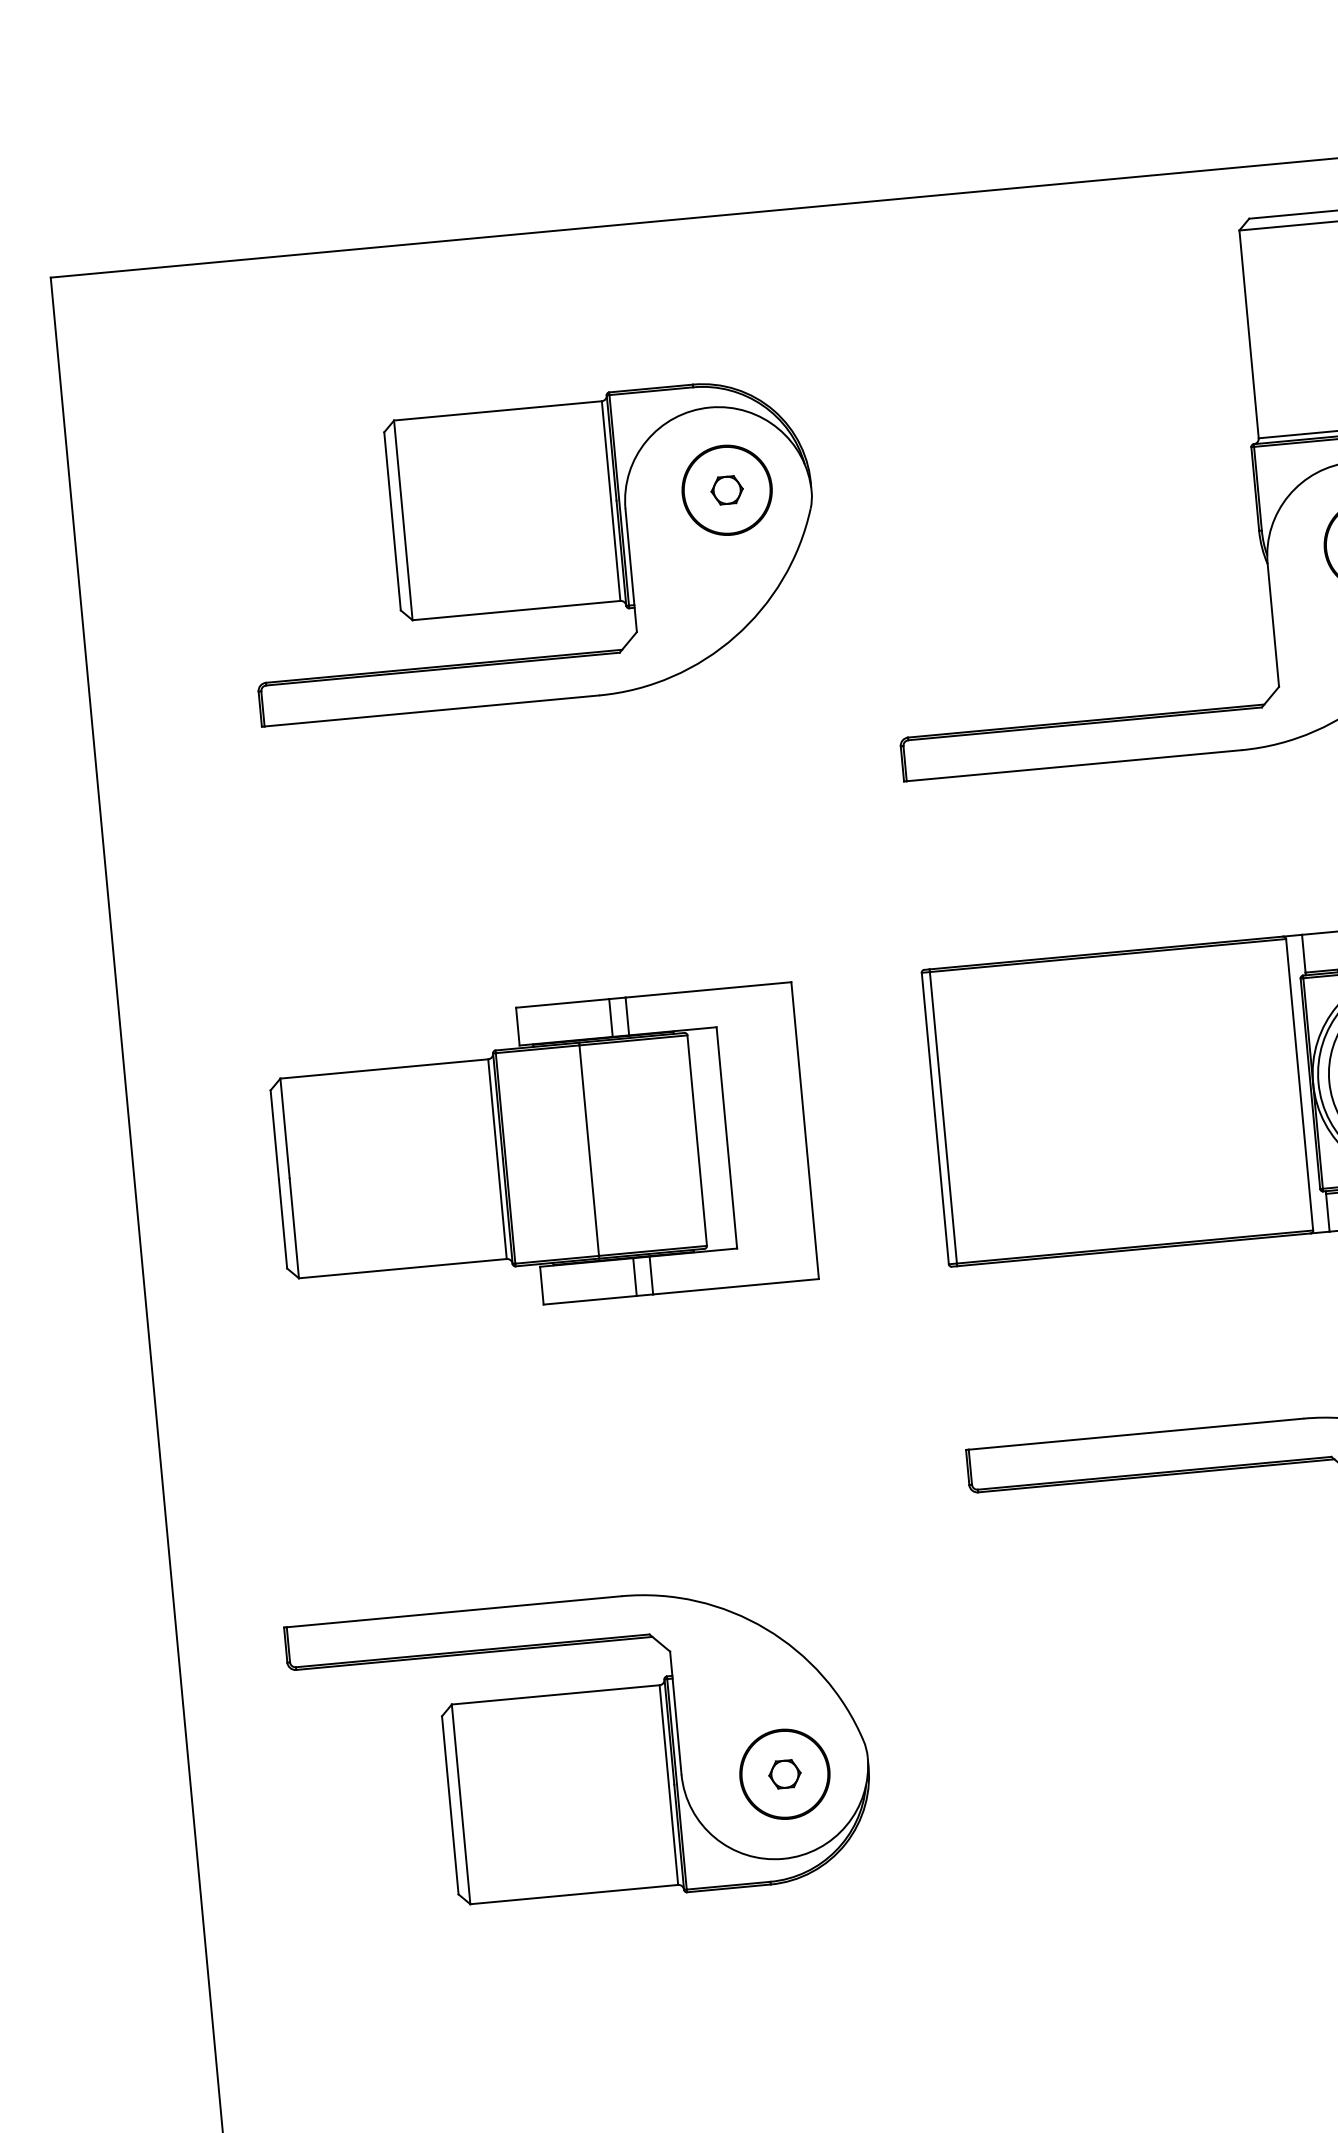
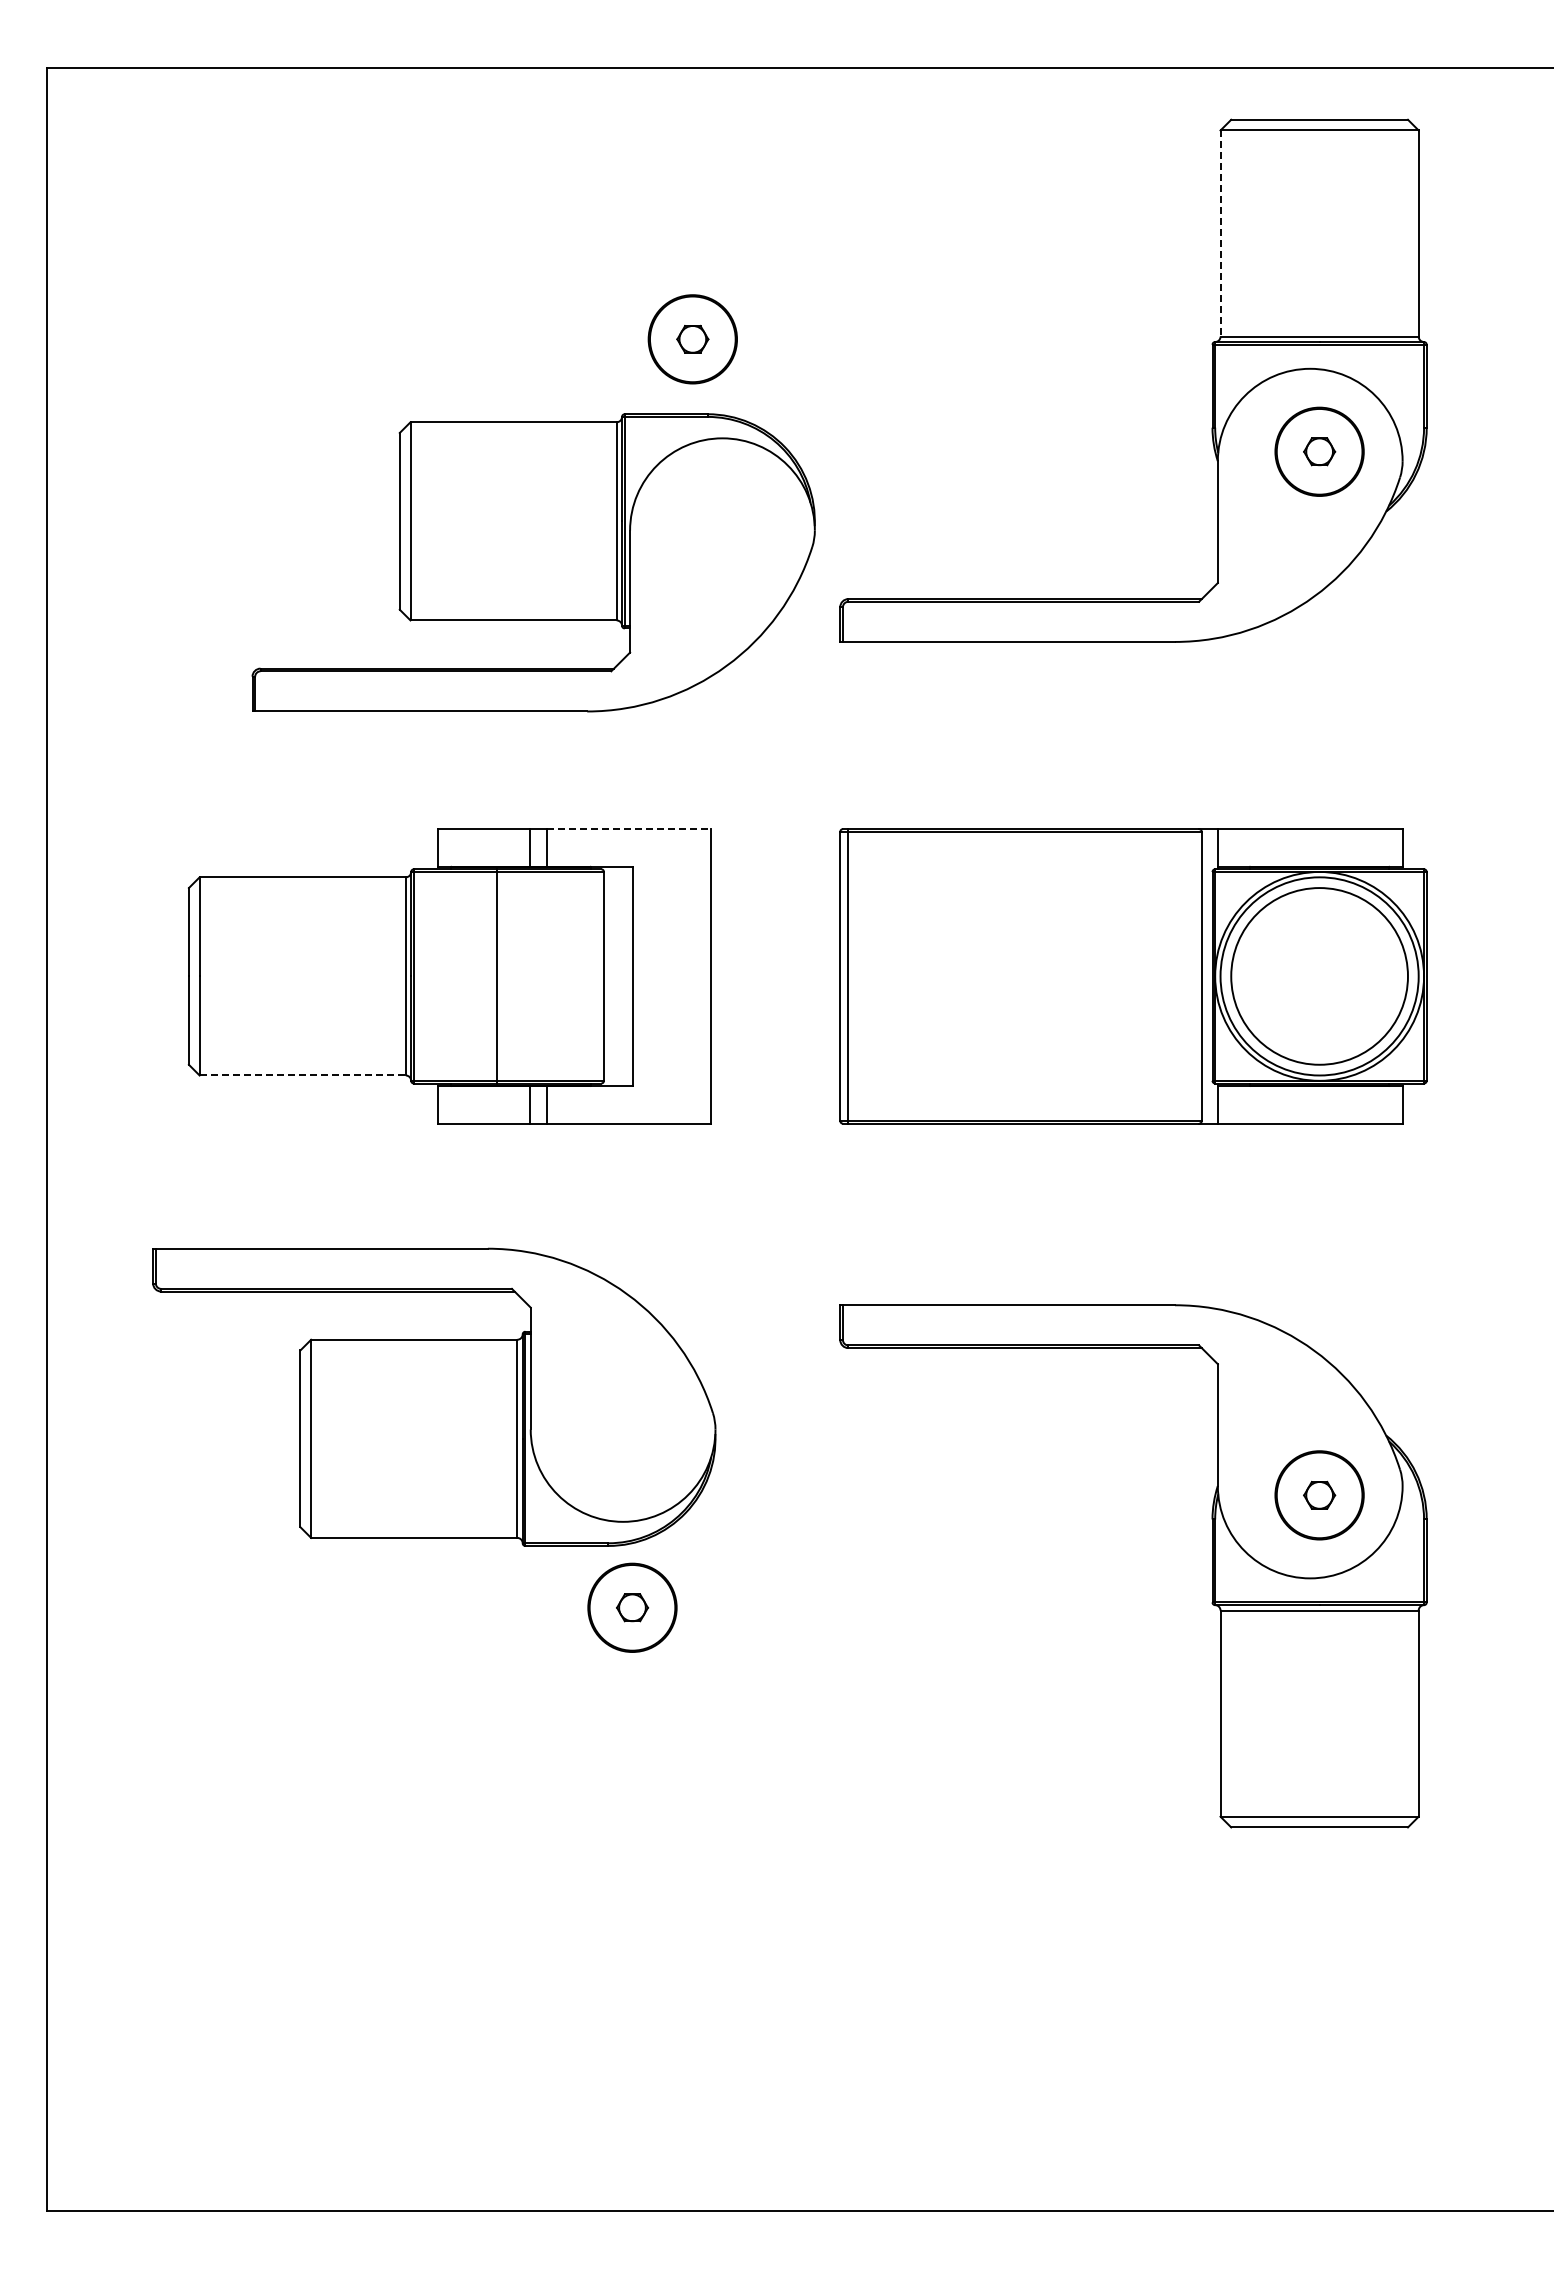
line: (1249, 335) -> (1220, 234), solid -> dashed
part: (531, 550) -> (533, 562), moved
line: (709, 990) -> (629, 829), solid -> dashed
line: (403, 1268) -> (303, 1075), solid -> dashed
part: (581, 1750) -> (434, 1396), moved

